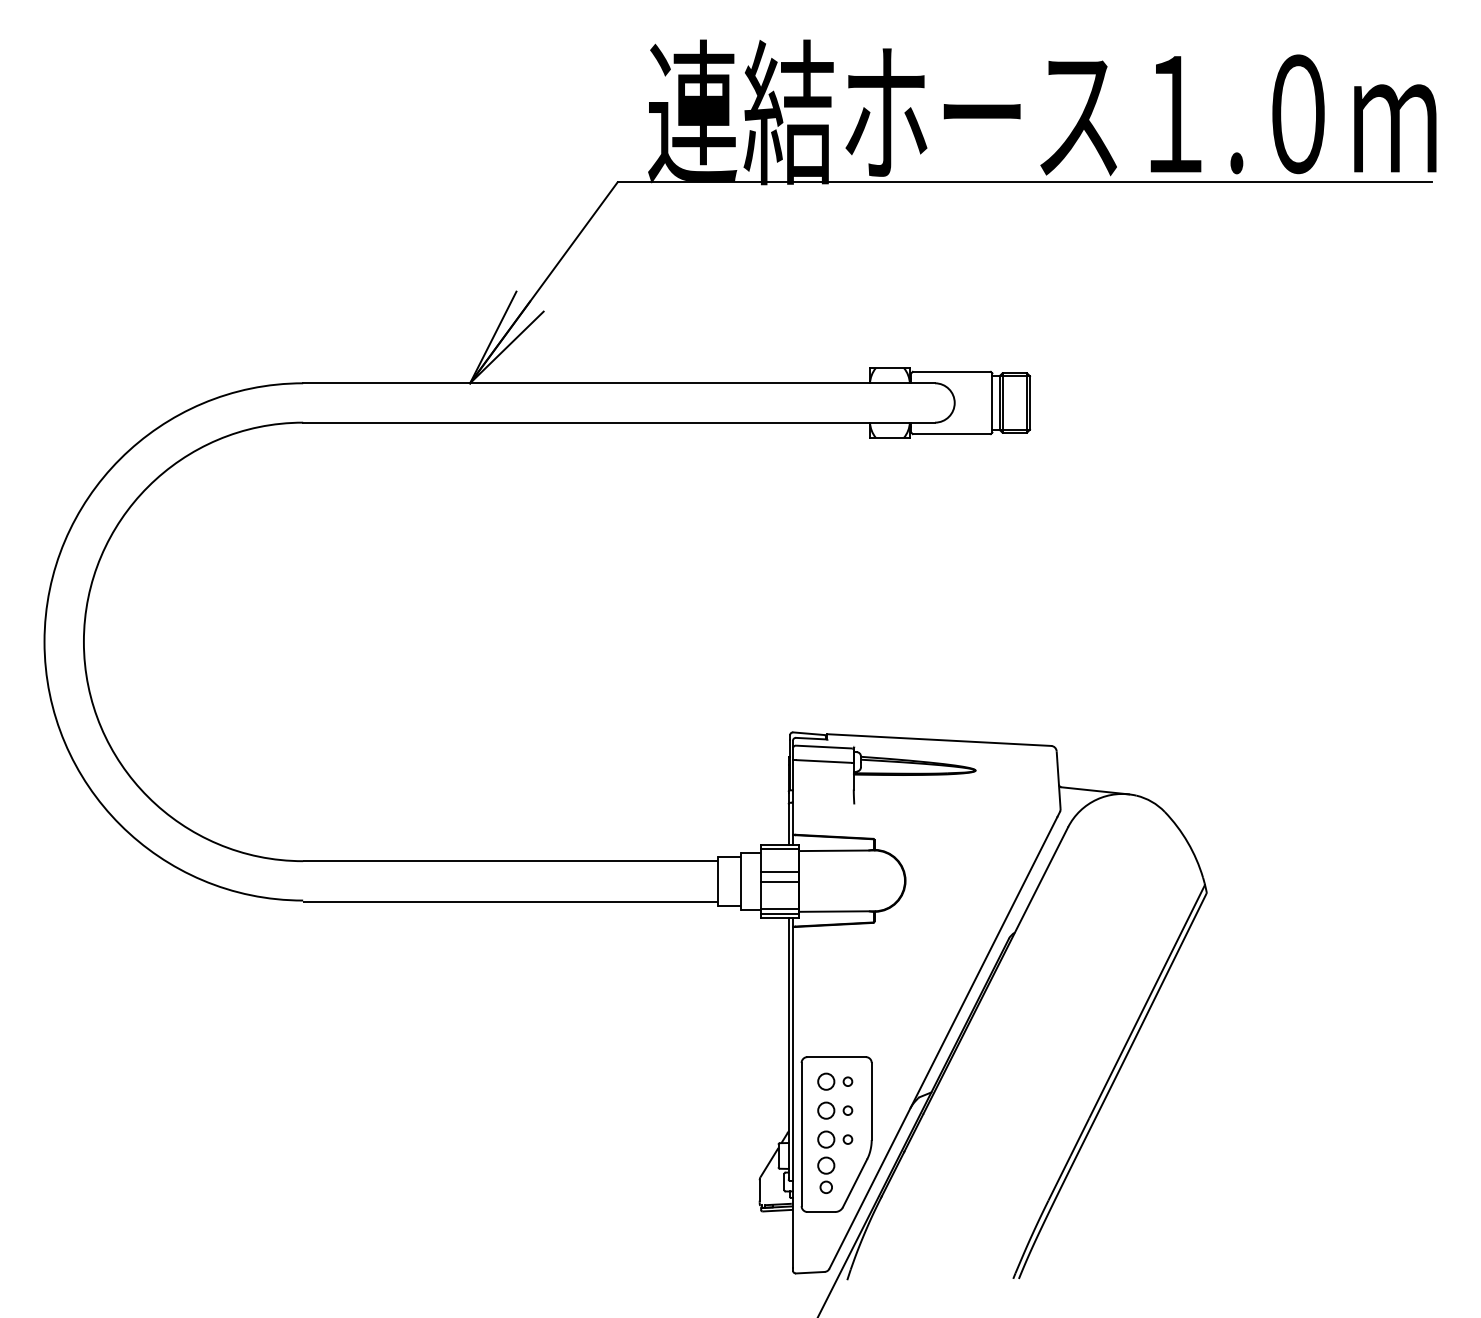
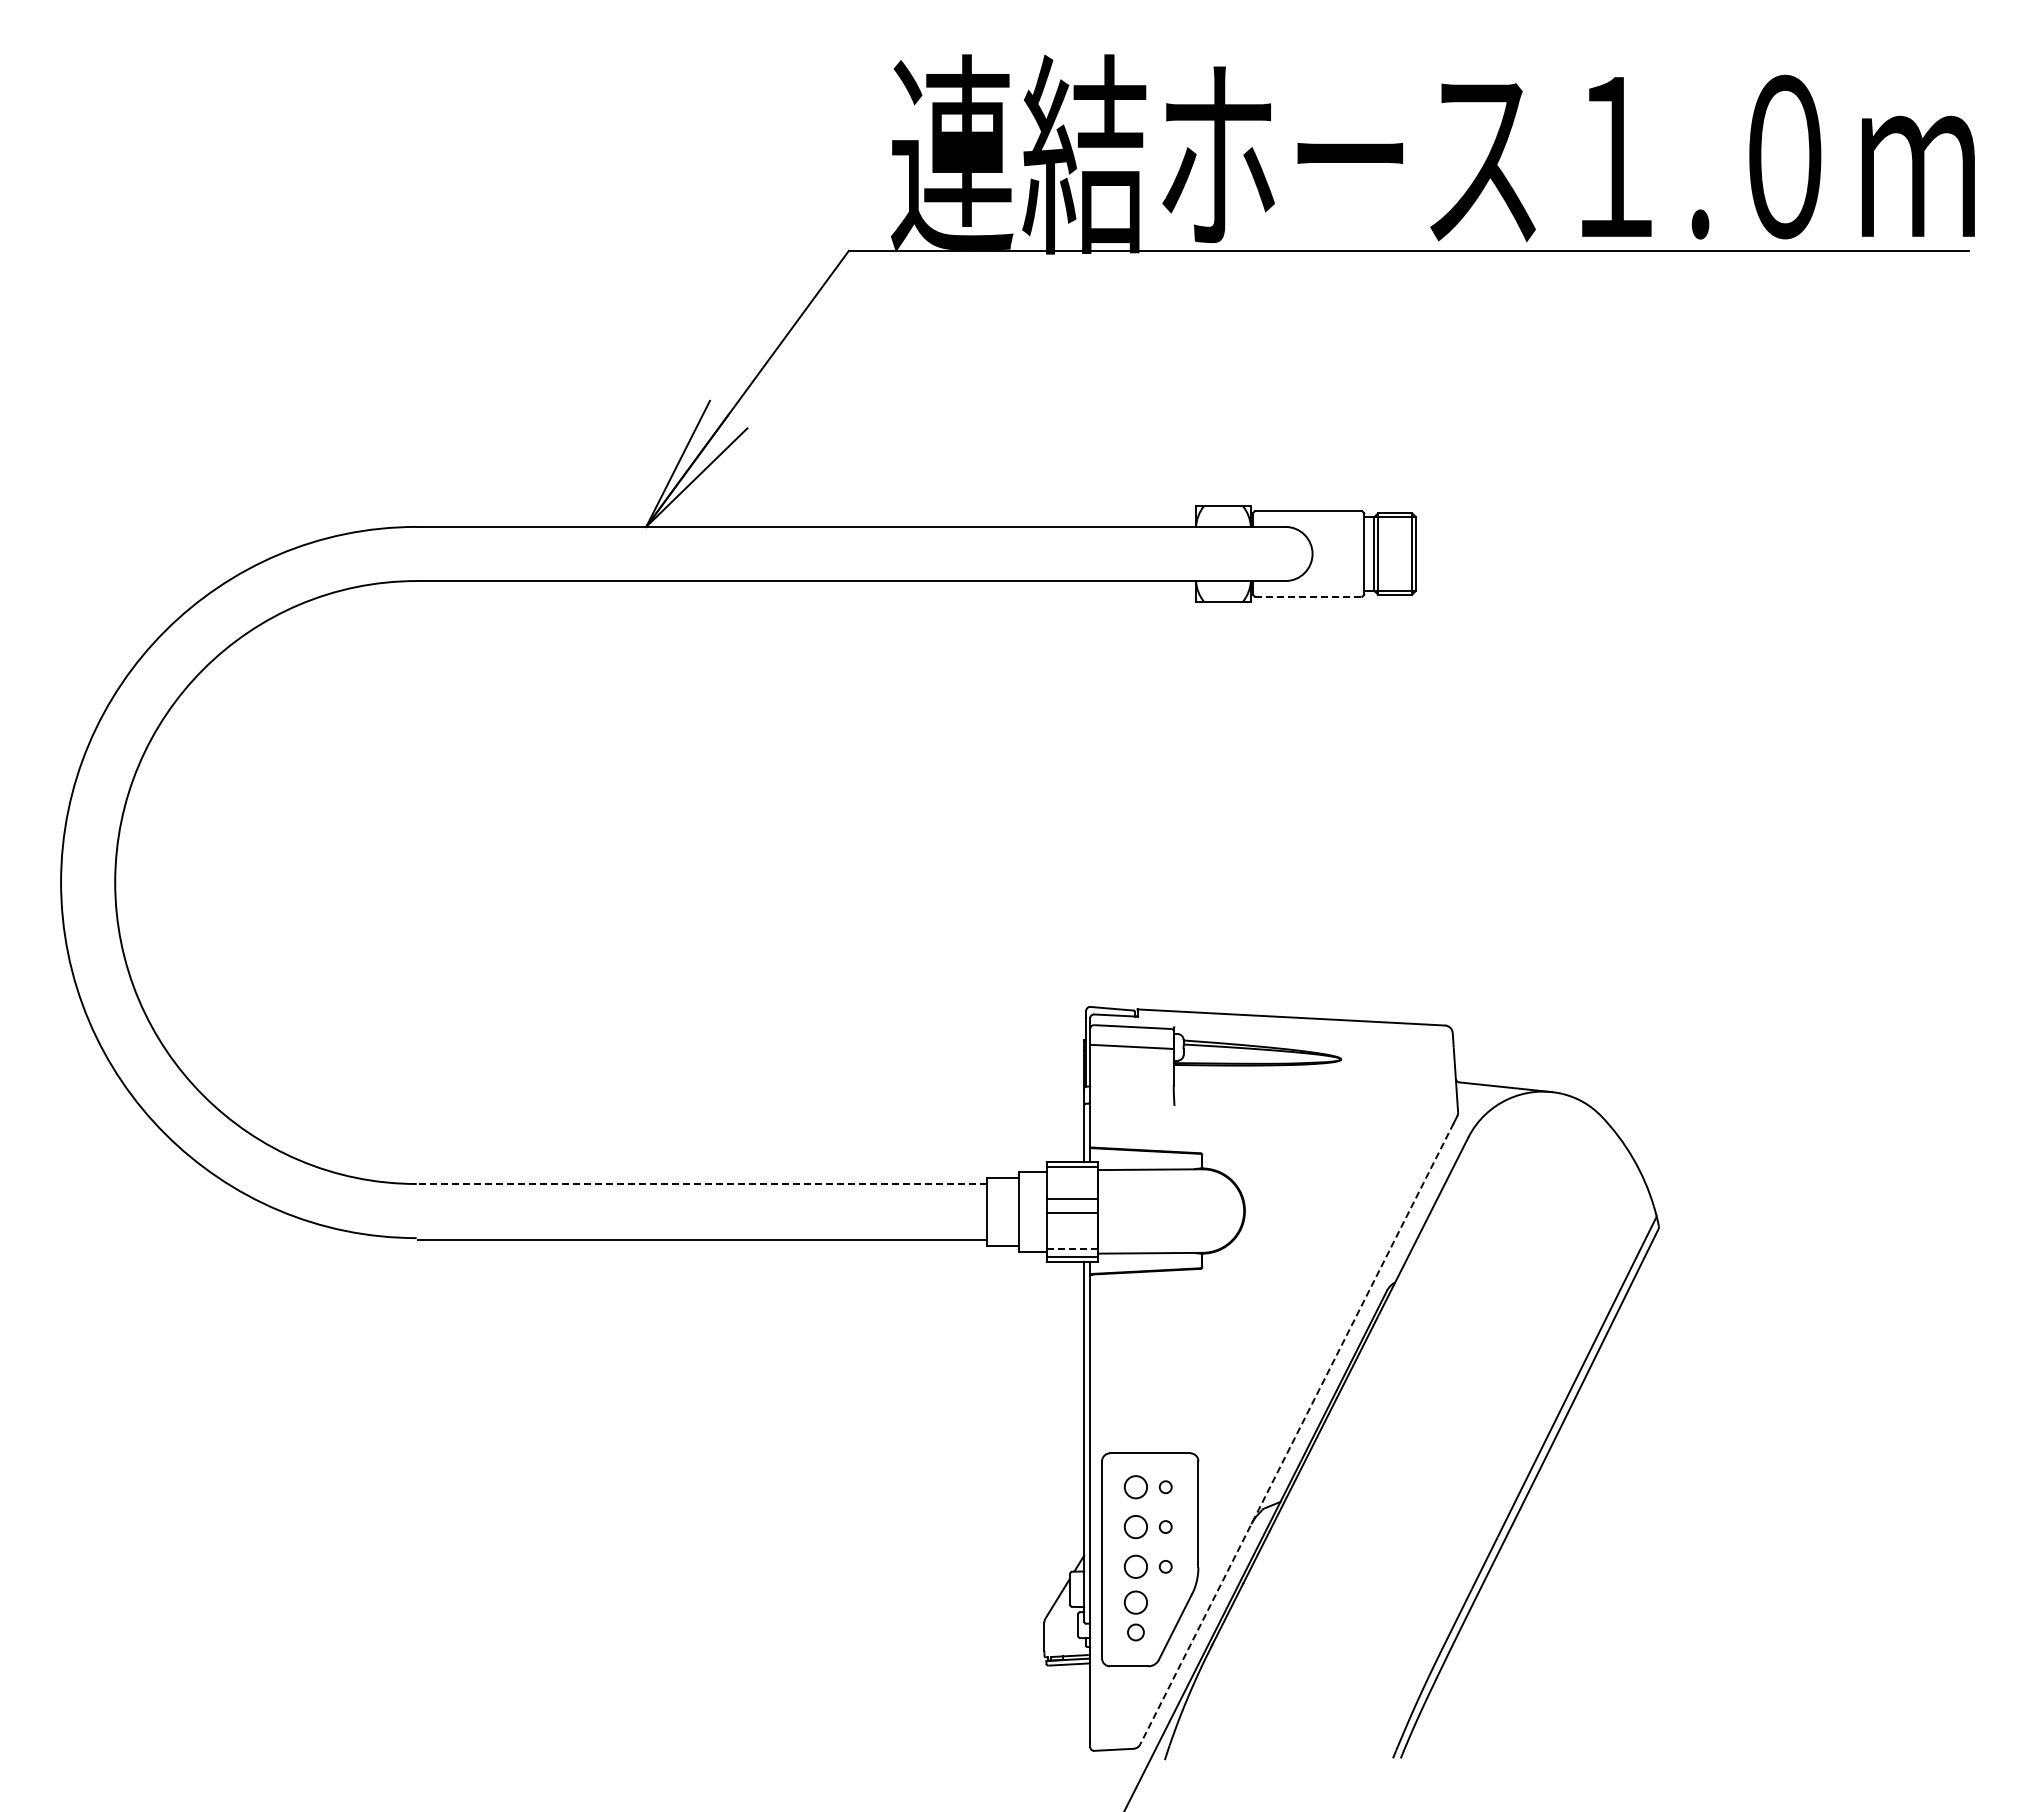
line: (951, 433) -> (1308, 596), solid -> dashed
line: (510, 861) -> (701, 1184), solid -> dashed
line: (780, 908) -> (1072, 1249), solid -> dashed
line: (943, 1042) -> (1297, 1433), solid -> dashed

